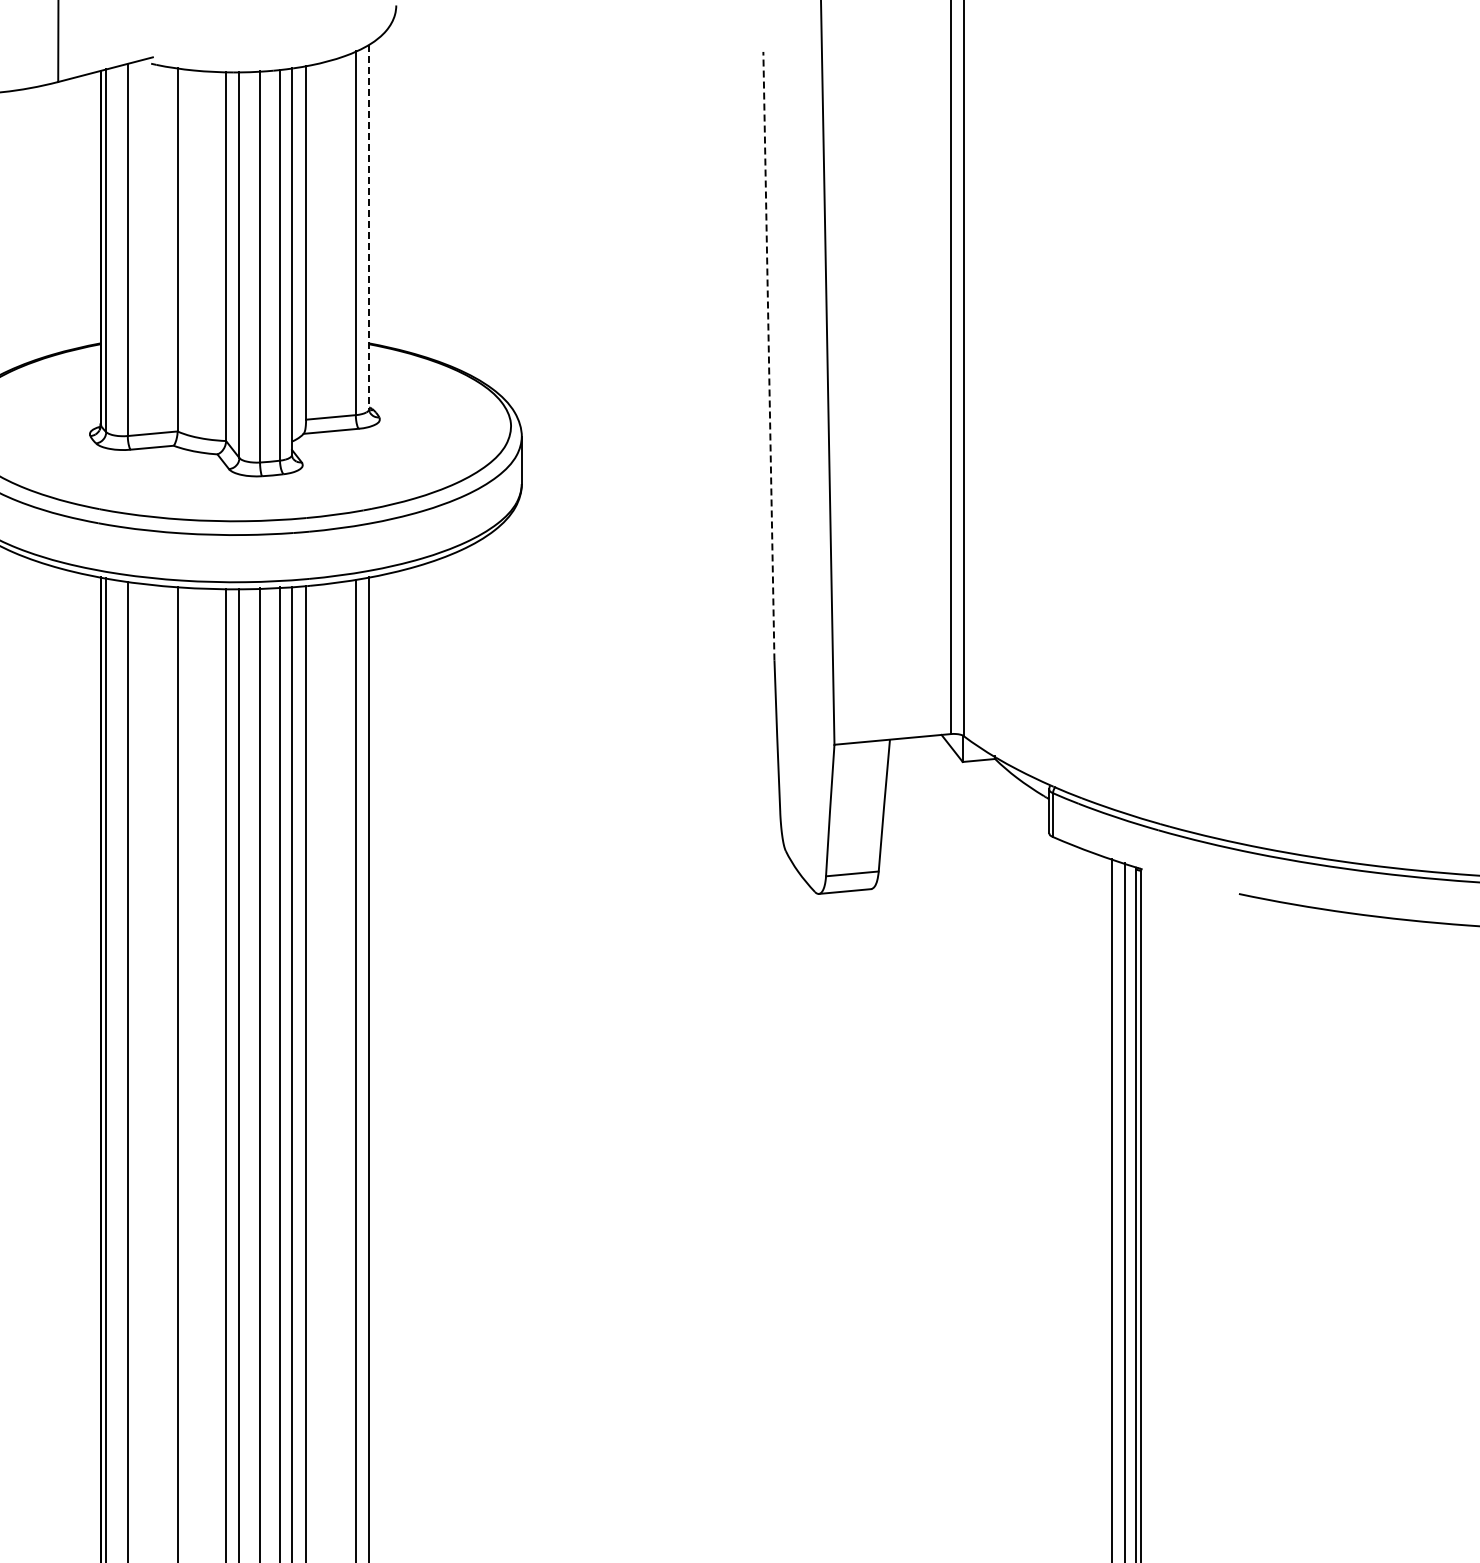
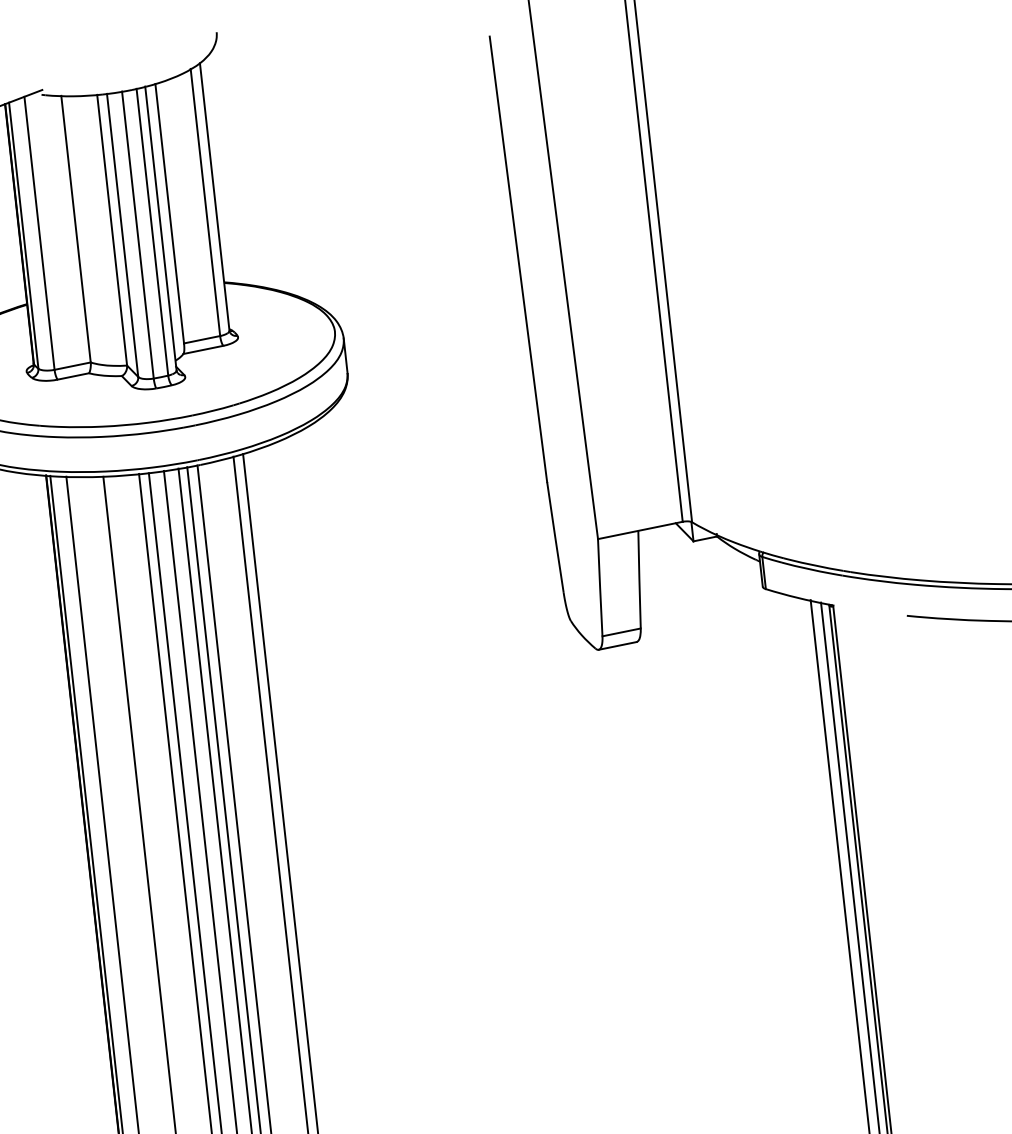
line: (369, 227) -> (214, 197), dashed -> solid
line: (768, 355) -> (518, 258), dashed -> solid

